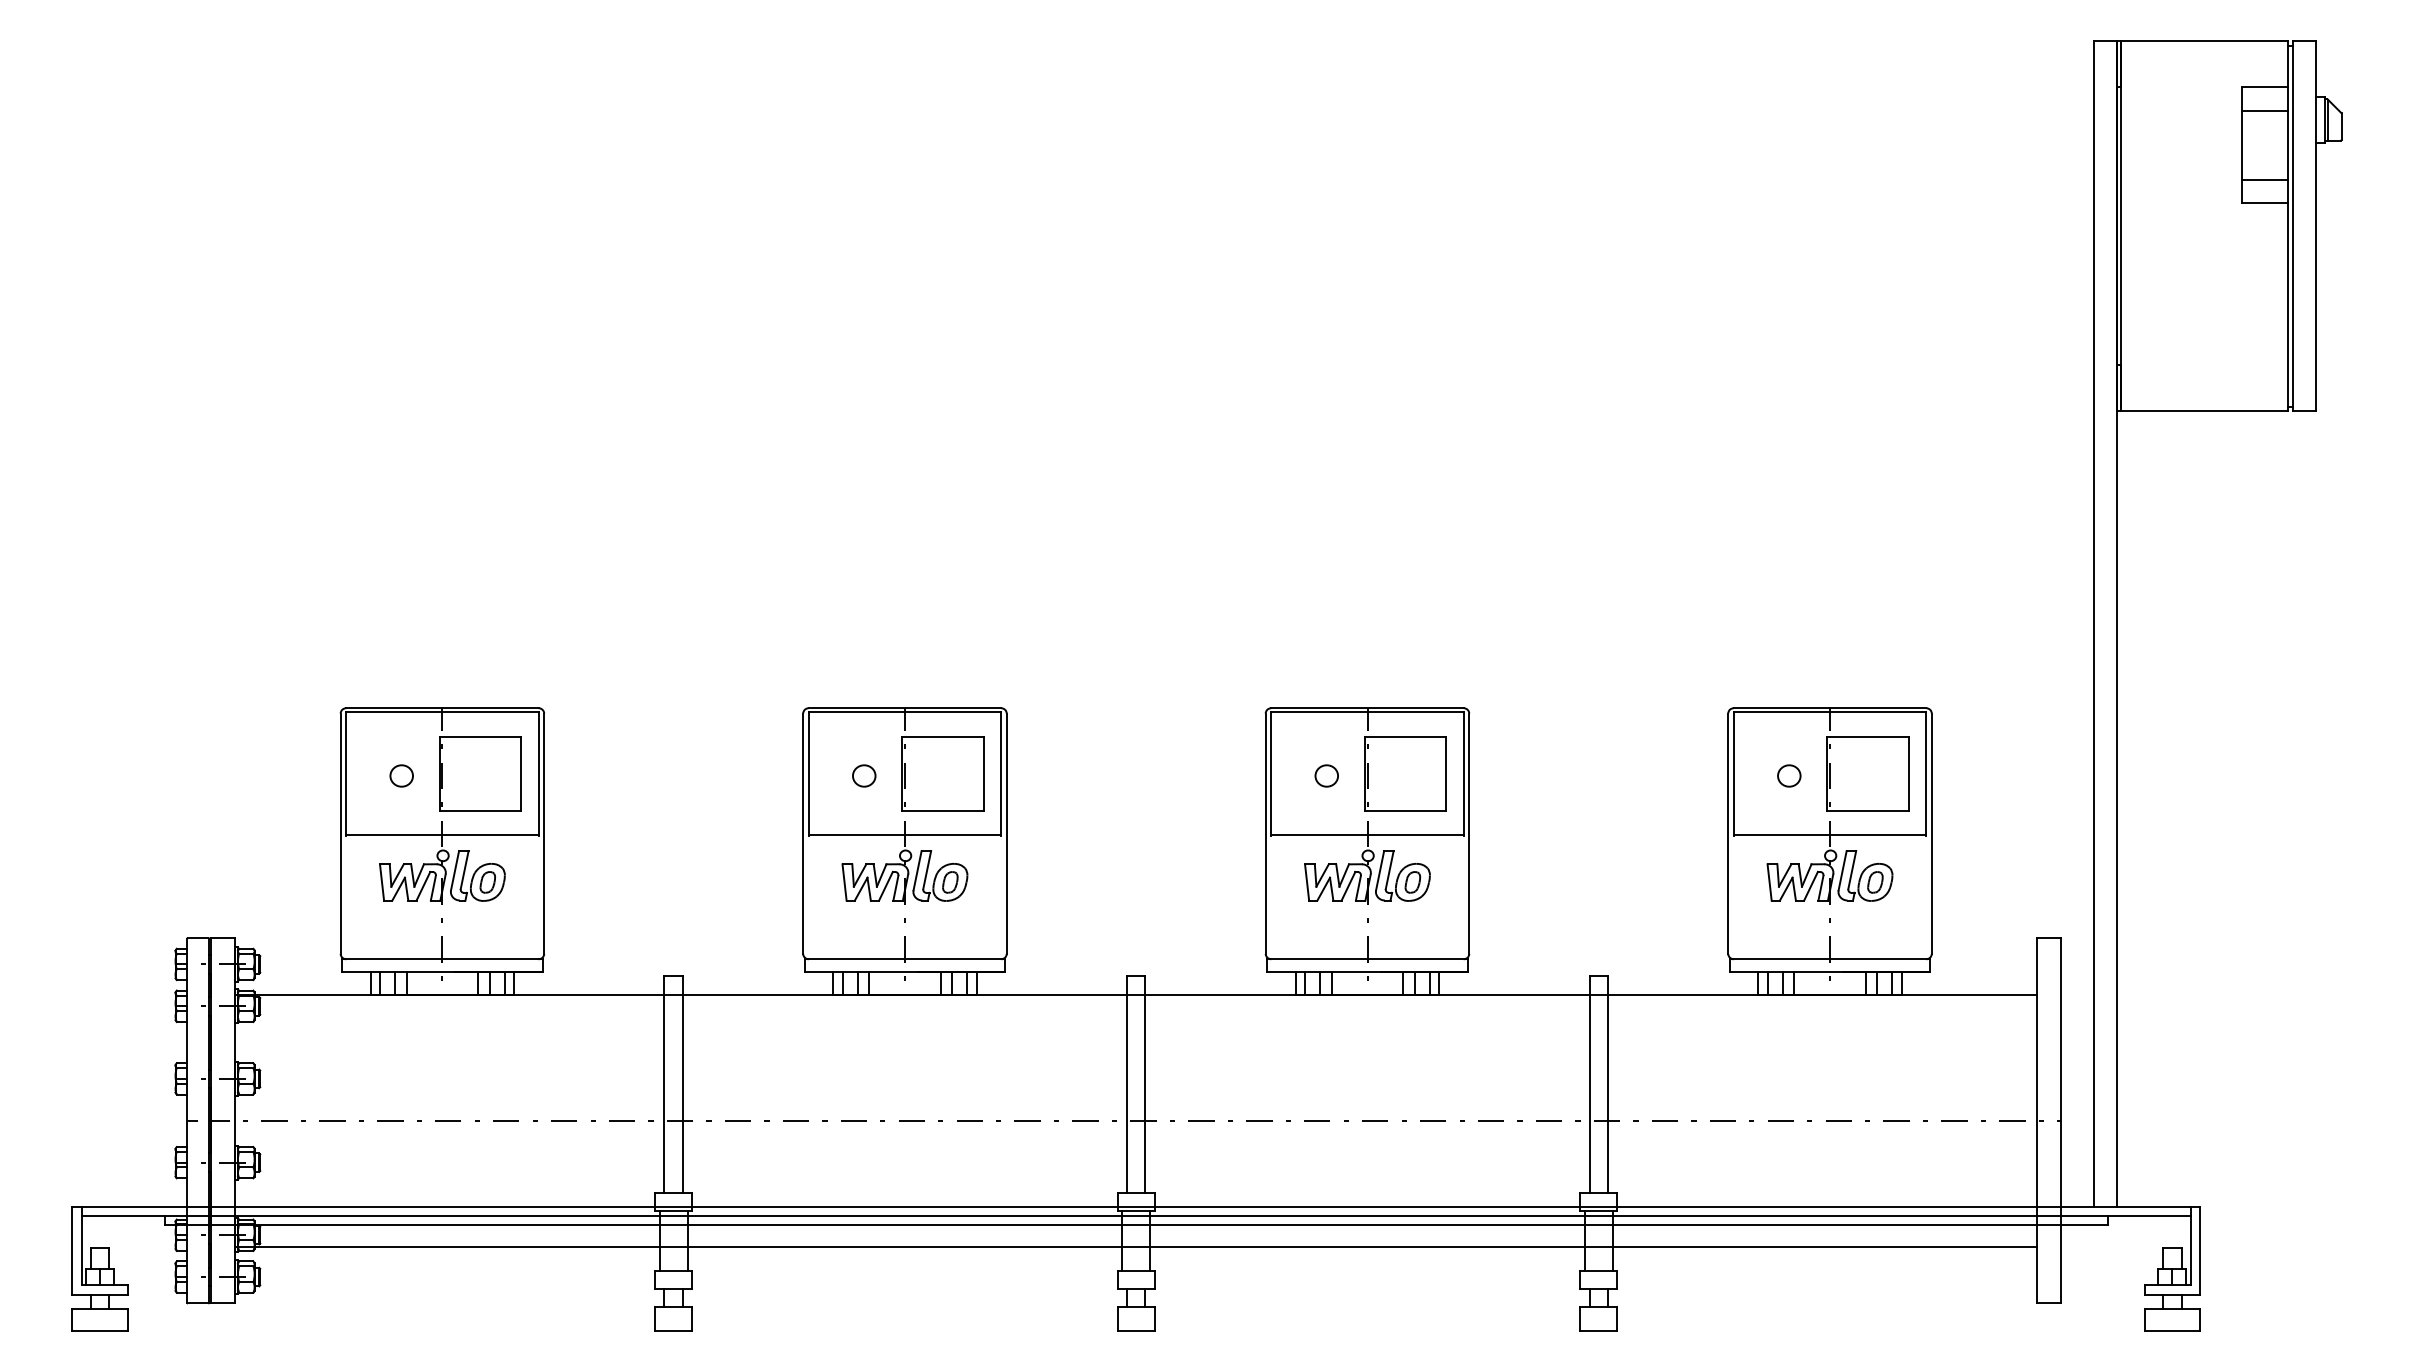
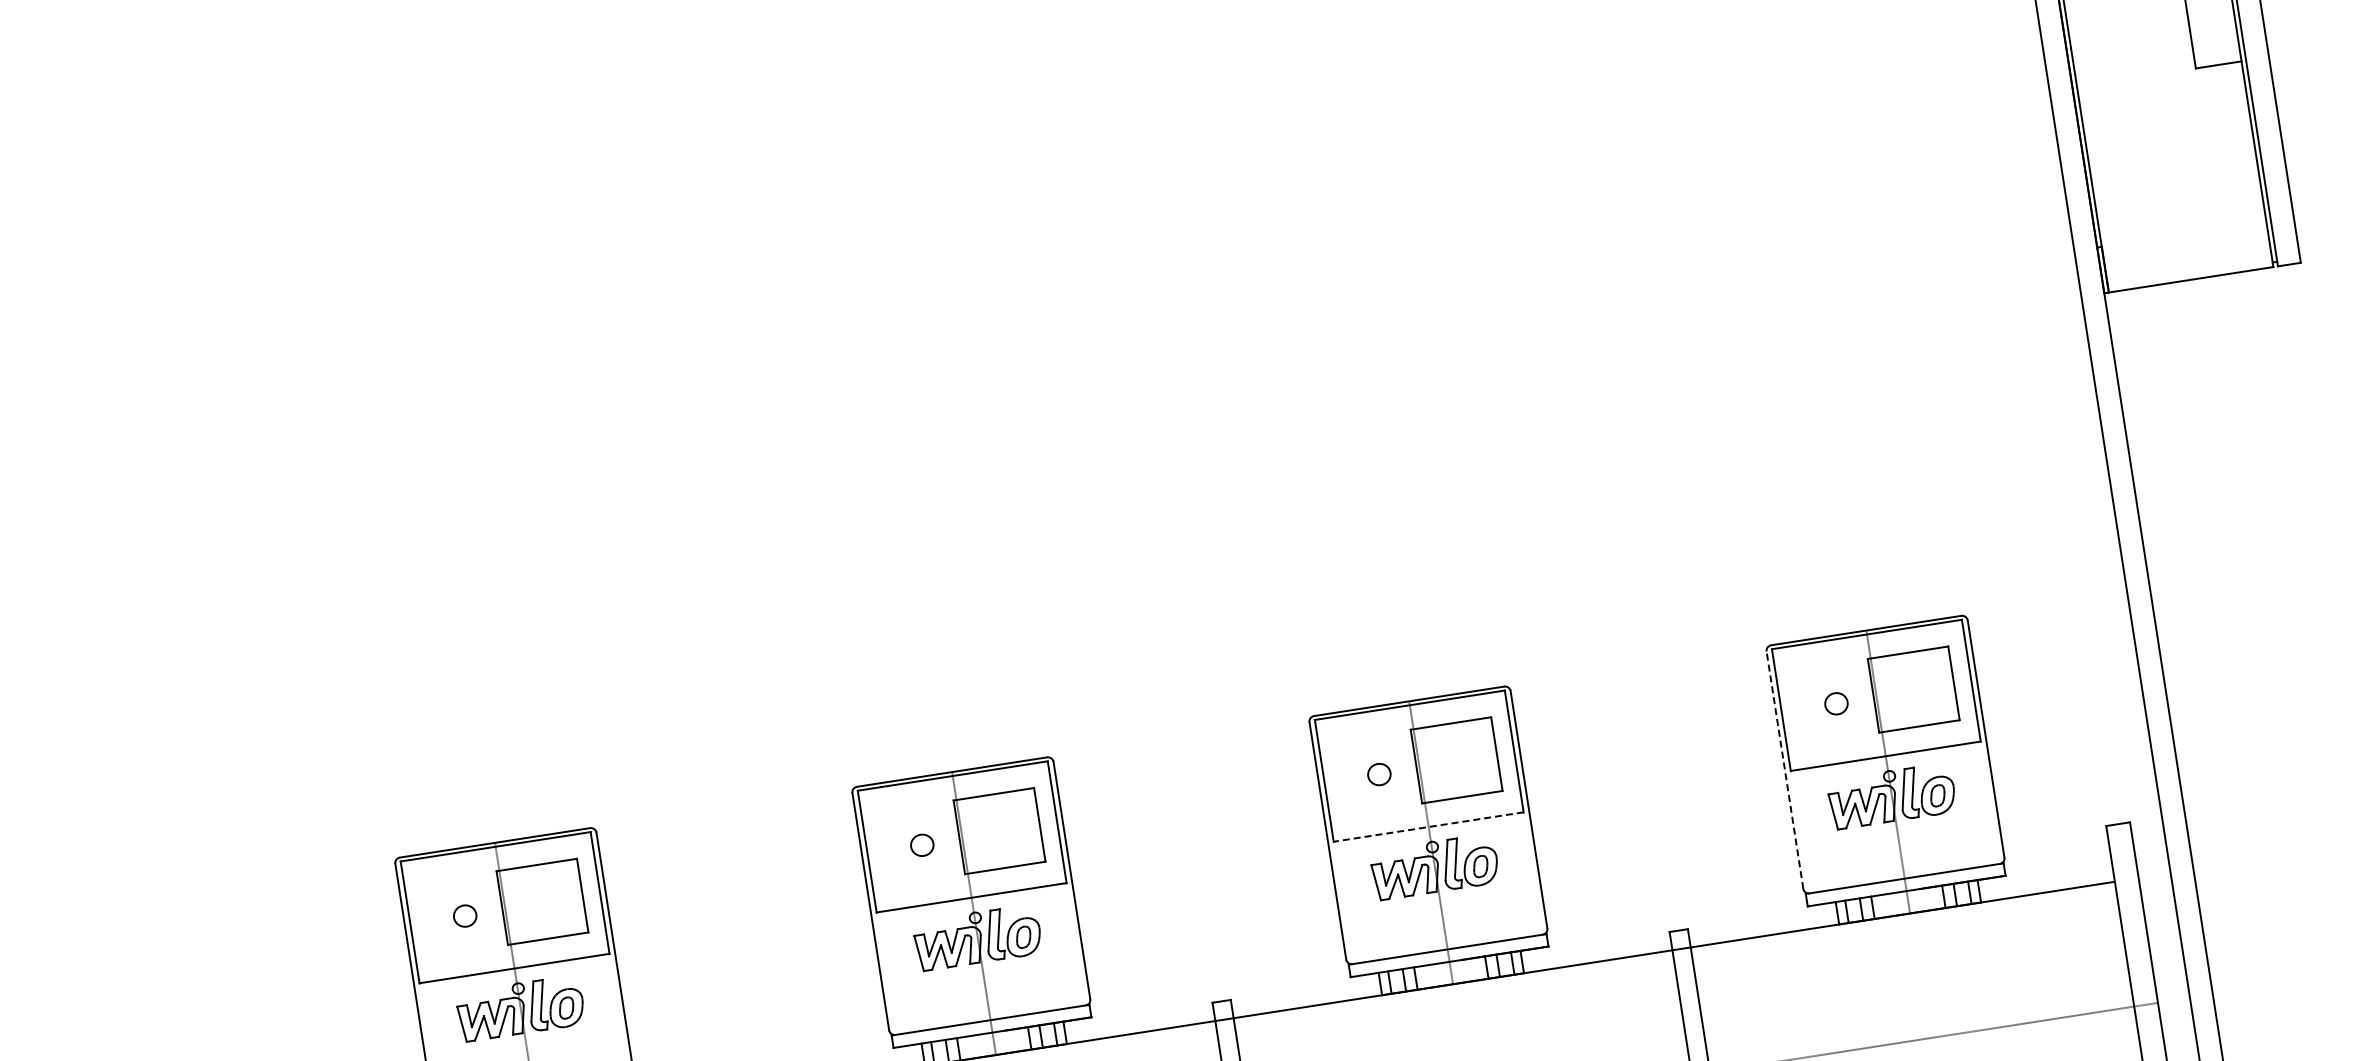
line: (2264, 179) -> (2214, 41), removed
line: (1728, 833) -> (1785, 769), solid -> dashed
line: (1366, 835) -> (1427, 827), solid -> dashed

